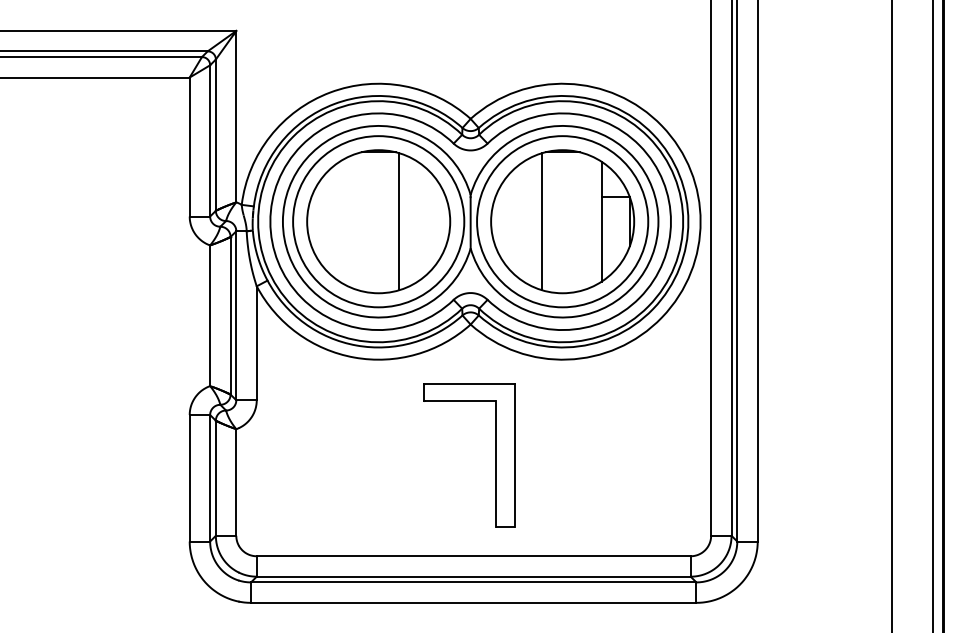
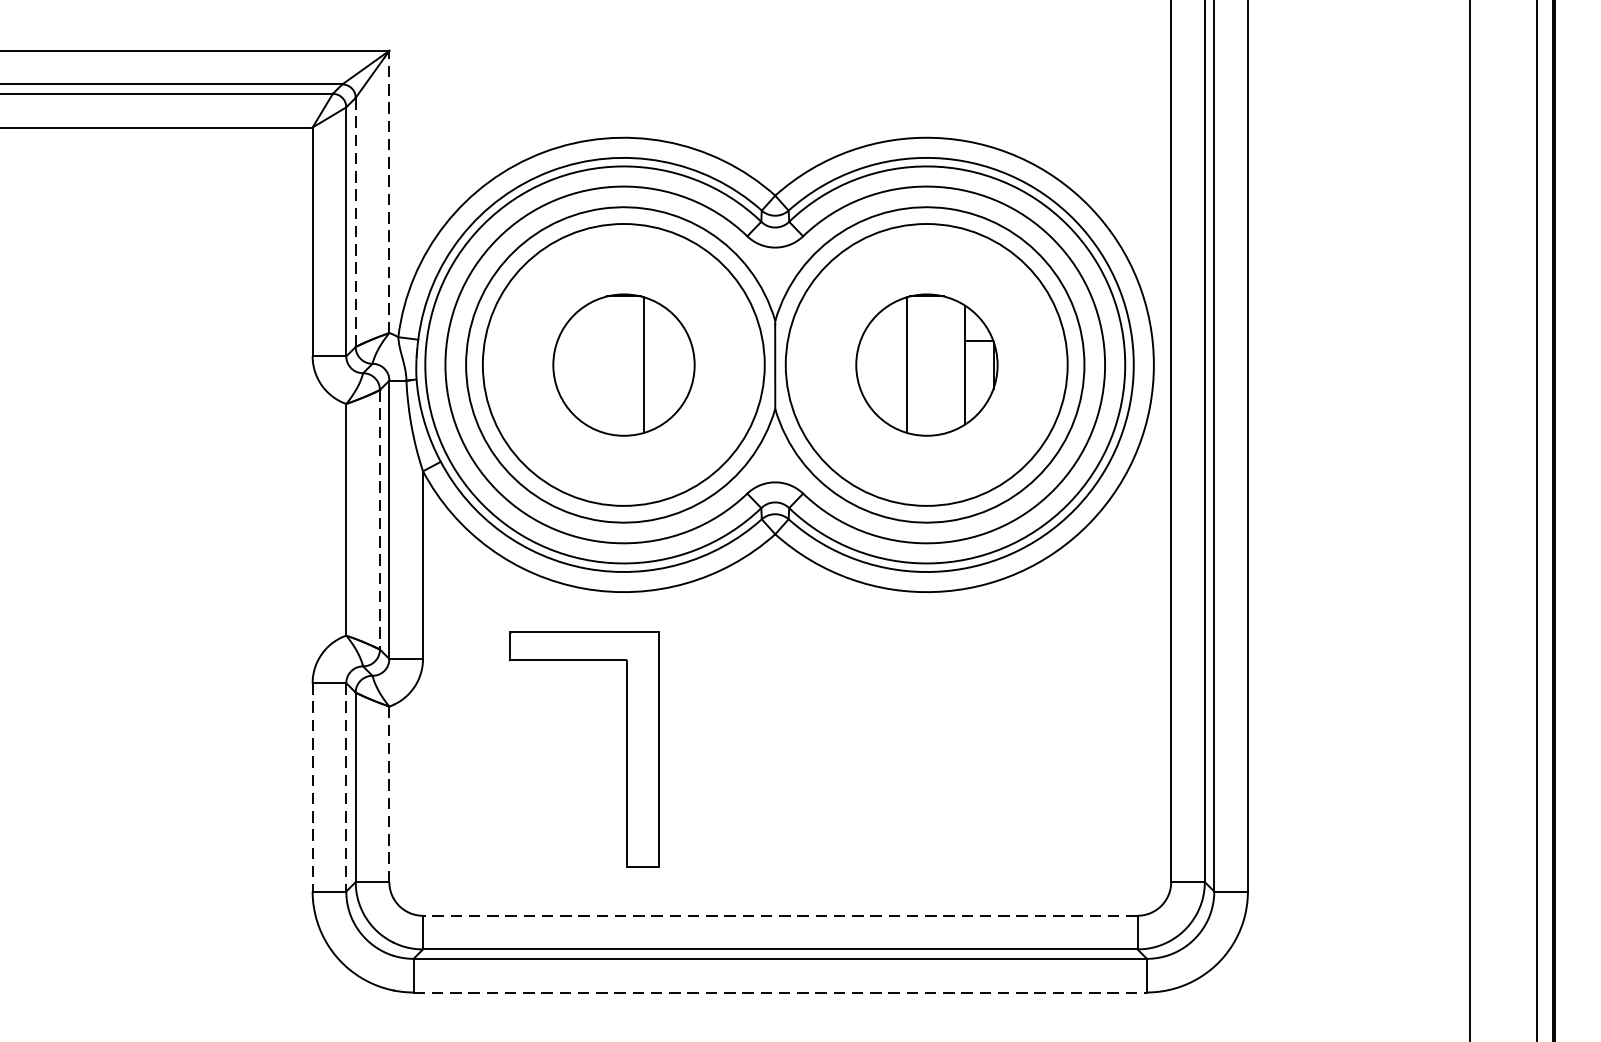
line: (236, 116) -> (389, 191), solid -> dashed
line: (215, 135) -> (355, 222), solid -> dashed
part: (378, 221) -> (623, 364), size x0.6
part: (562, 221) -> (926, 364), size x0.6
line: (230, 315) -> (379, 519), solid -> dashed
part: (495, 455) -> (626, 749), moved
line: (189, 478) -> (312, 787), solid -> dashed
line: (210, 478) -> (346, 787), solid -> dashed
line: (236, 482) -> (389, 794), solid -> dashed
line: (473, 556) -> (779, 916), solid -> dashed
line: (473, 602) -> (779, 991), solid -> dashed

